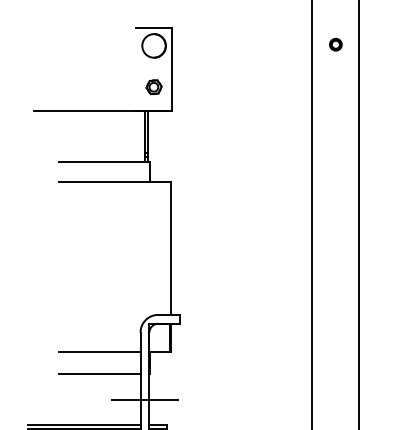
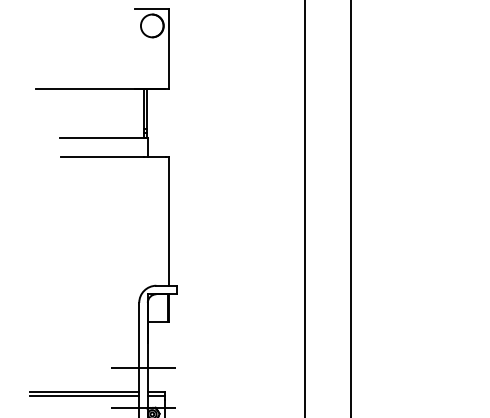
part: (335, 44) -> (327, 24), removed
part: (154, 86) -> (152, 65), removed
line: (99, 351) -> (99, 321), removed
line: (99, 373) -> (99, 342), removed

